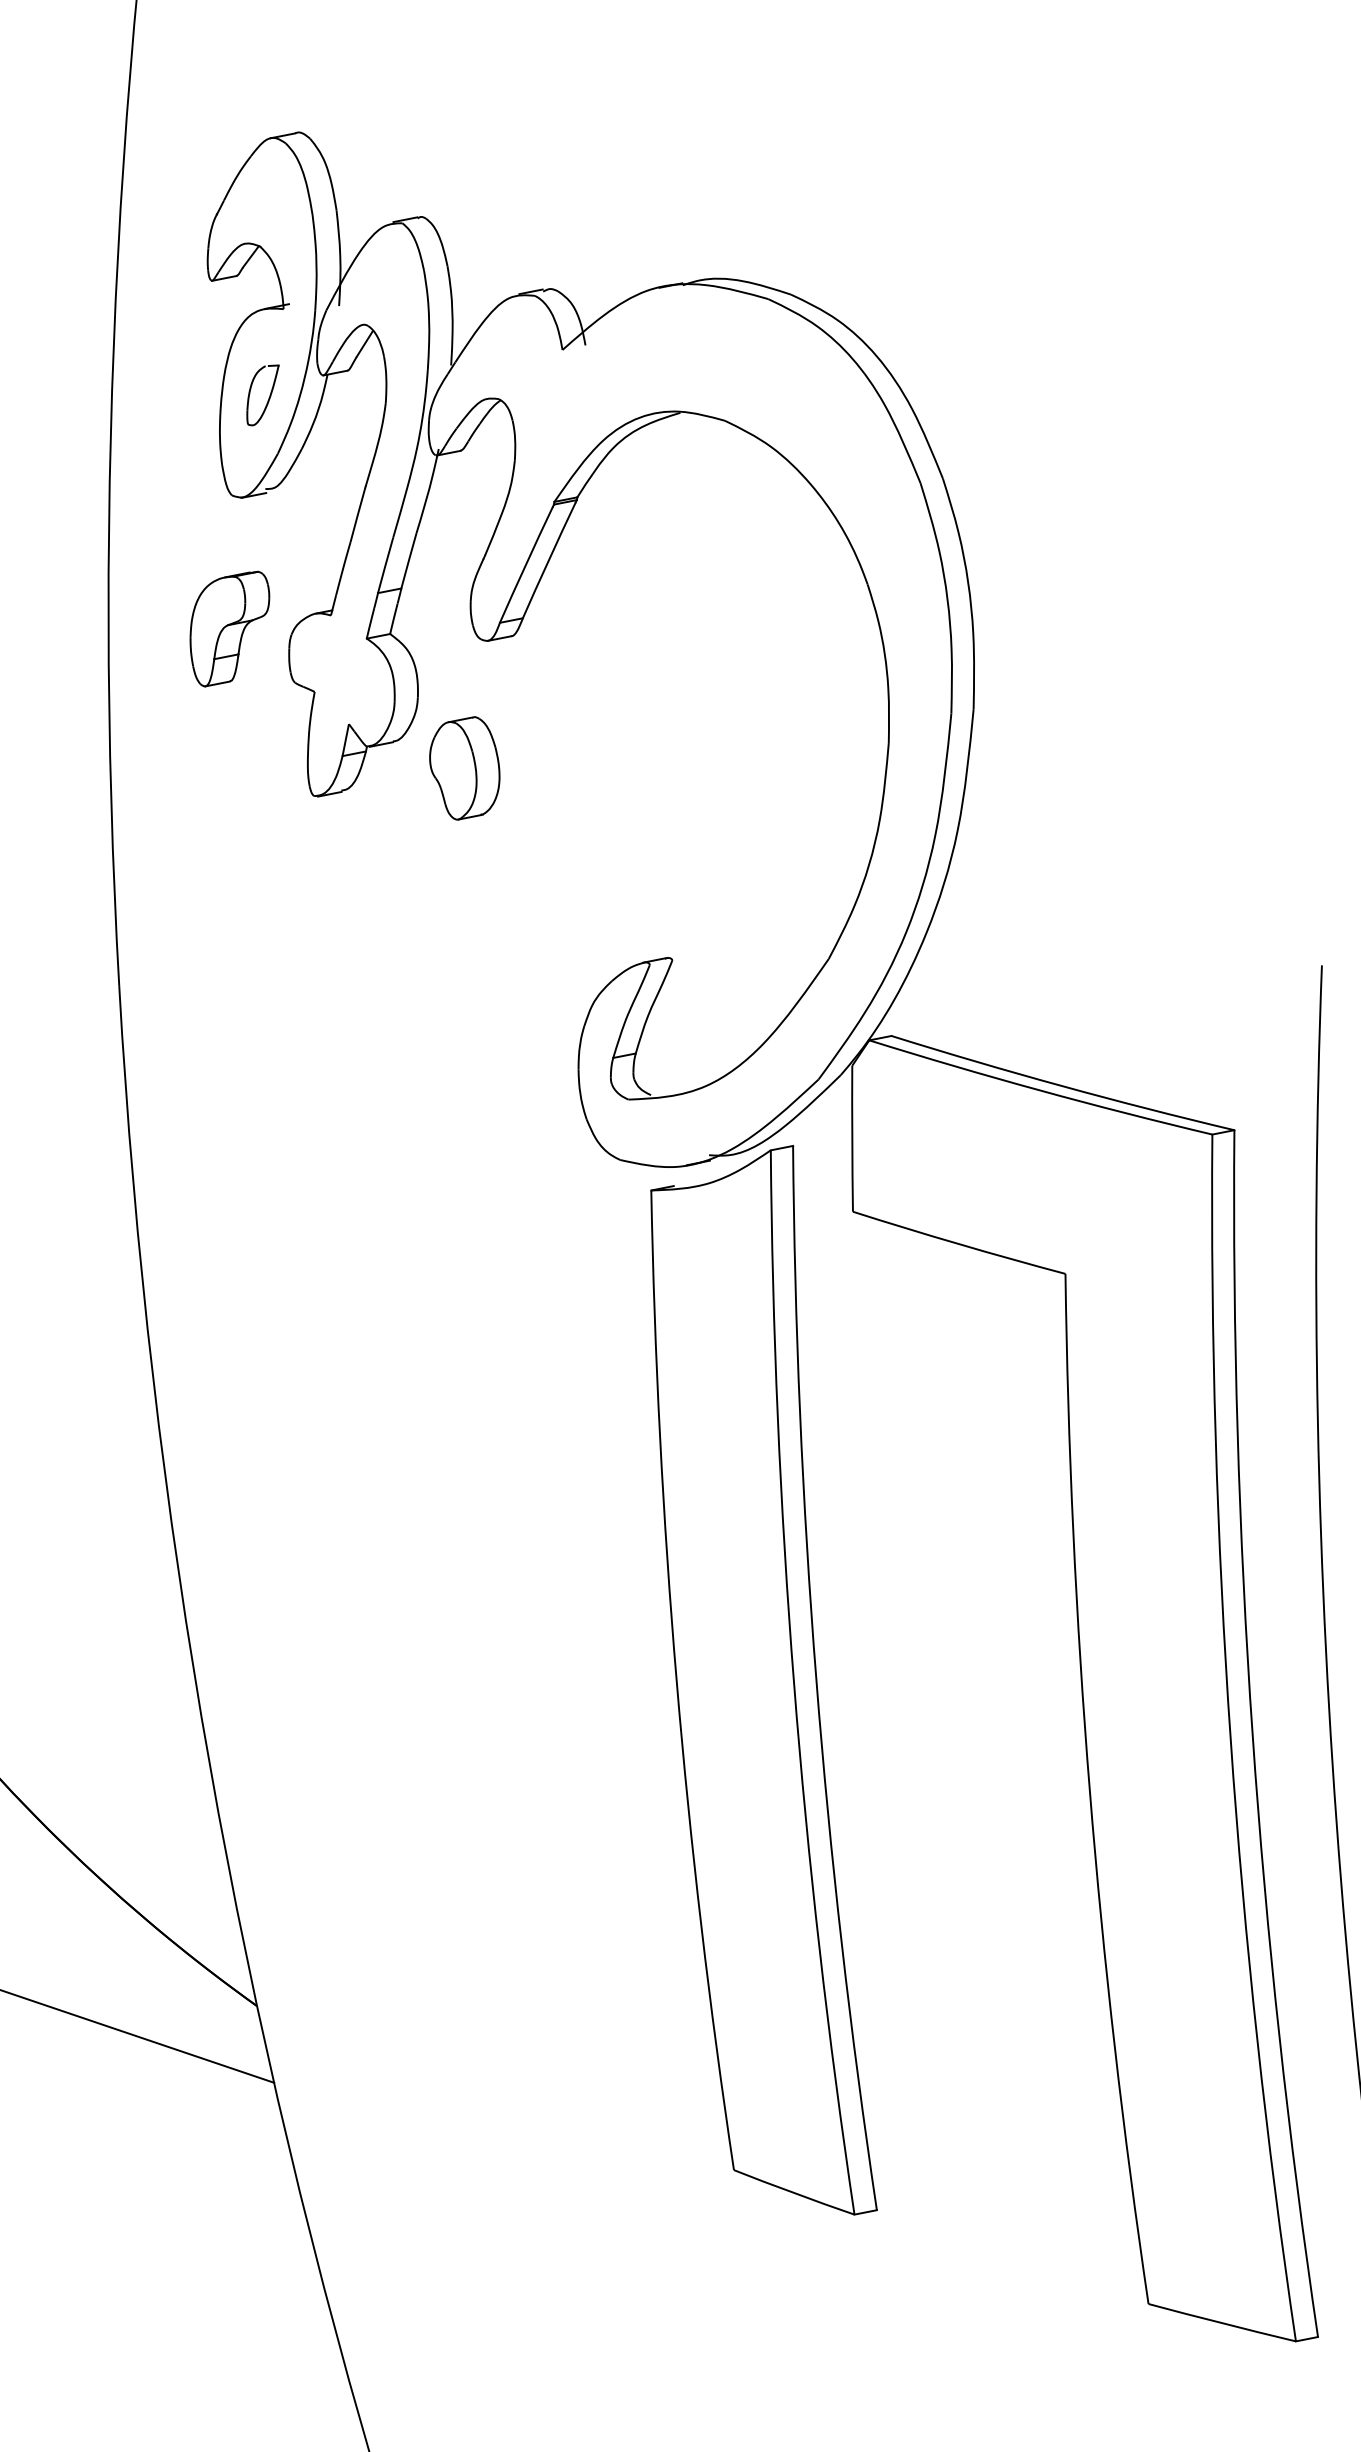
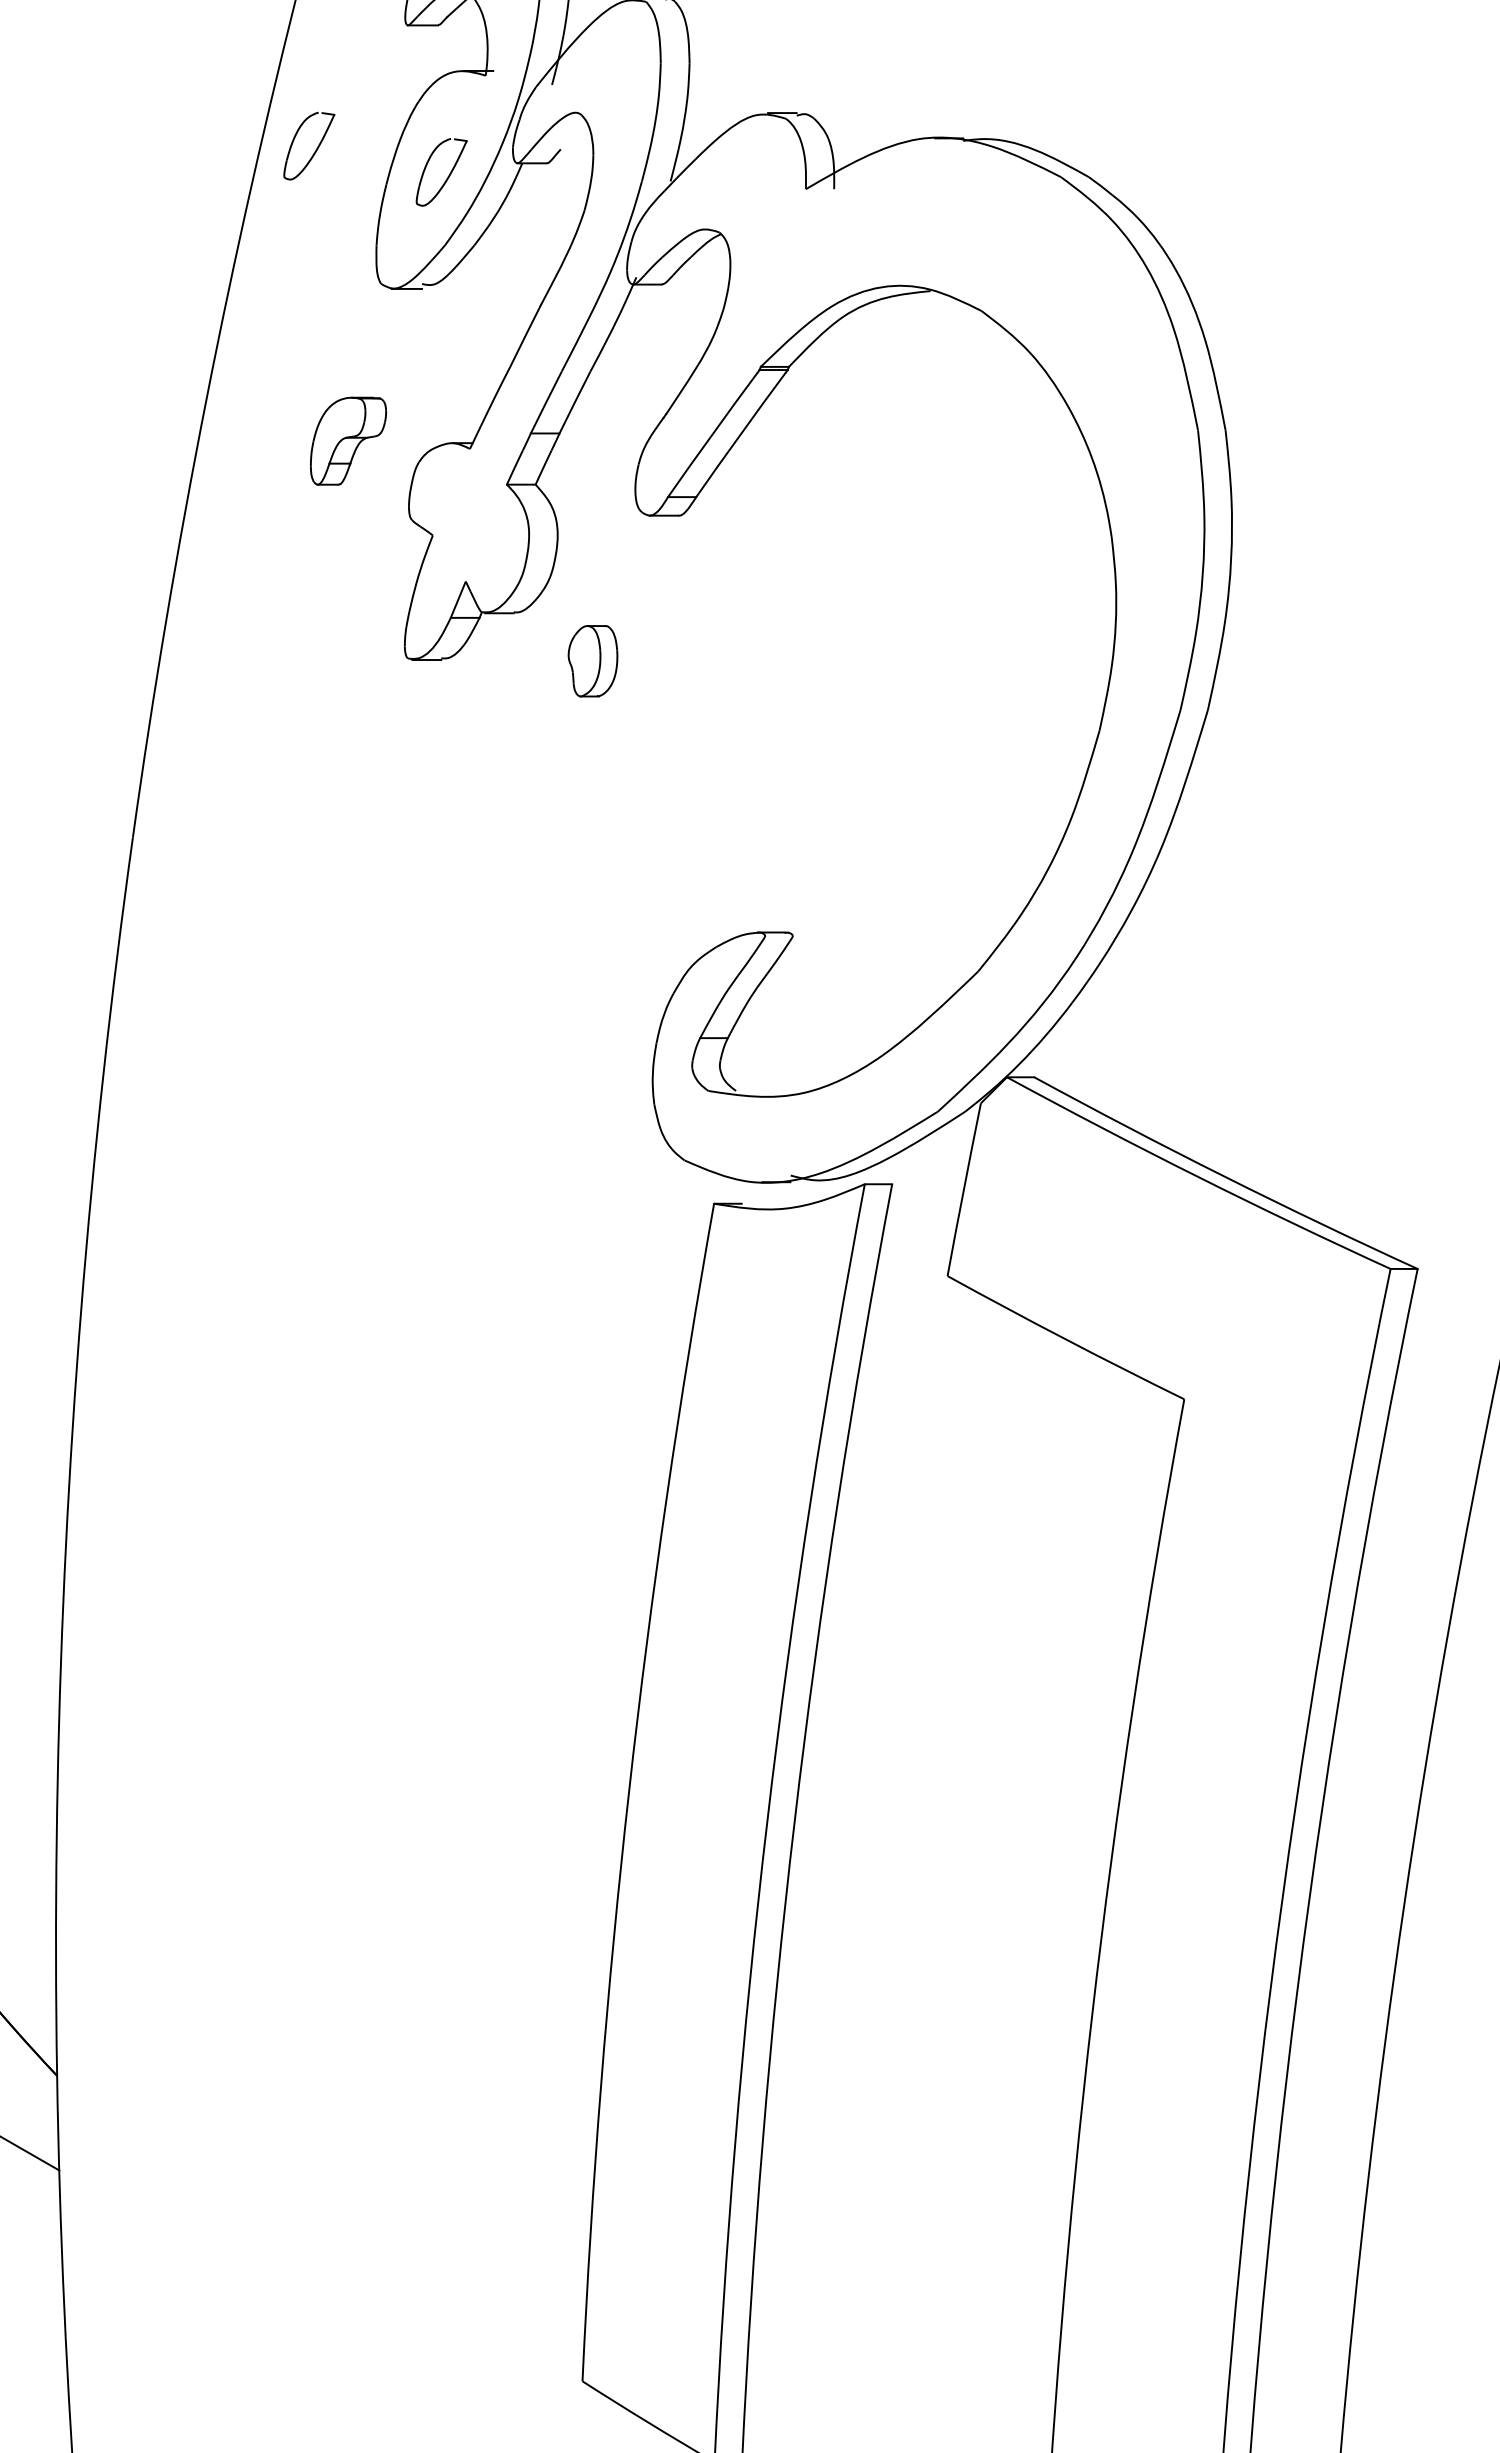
line: (364, 344) -> (573, 136), removed
part: (156, 397) -> (314, 150), added
part: (229, 628) -> (346, 440), size x0.7
part: (464, 768) -> (592, 661), size x0.6

